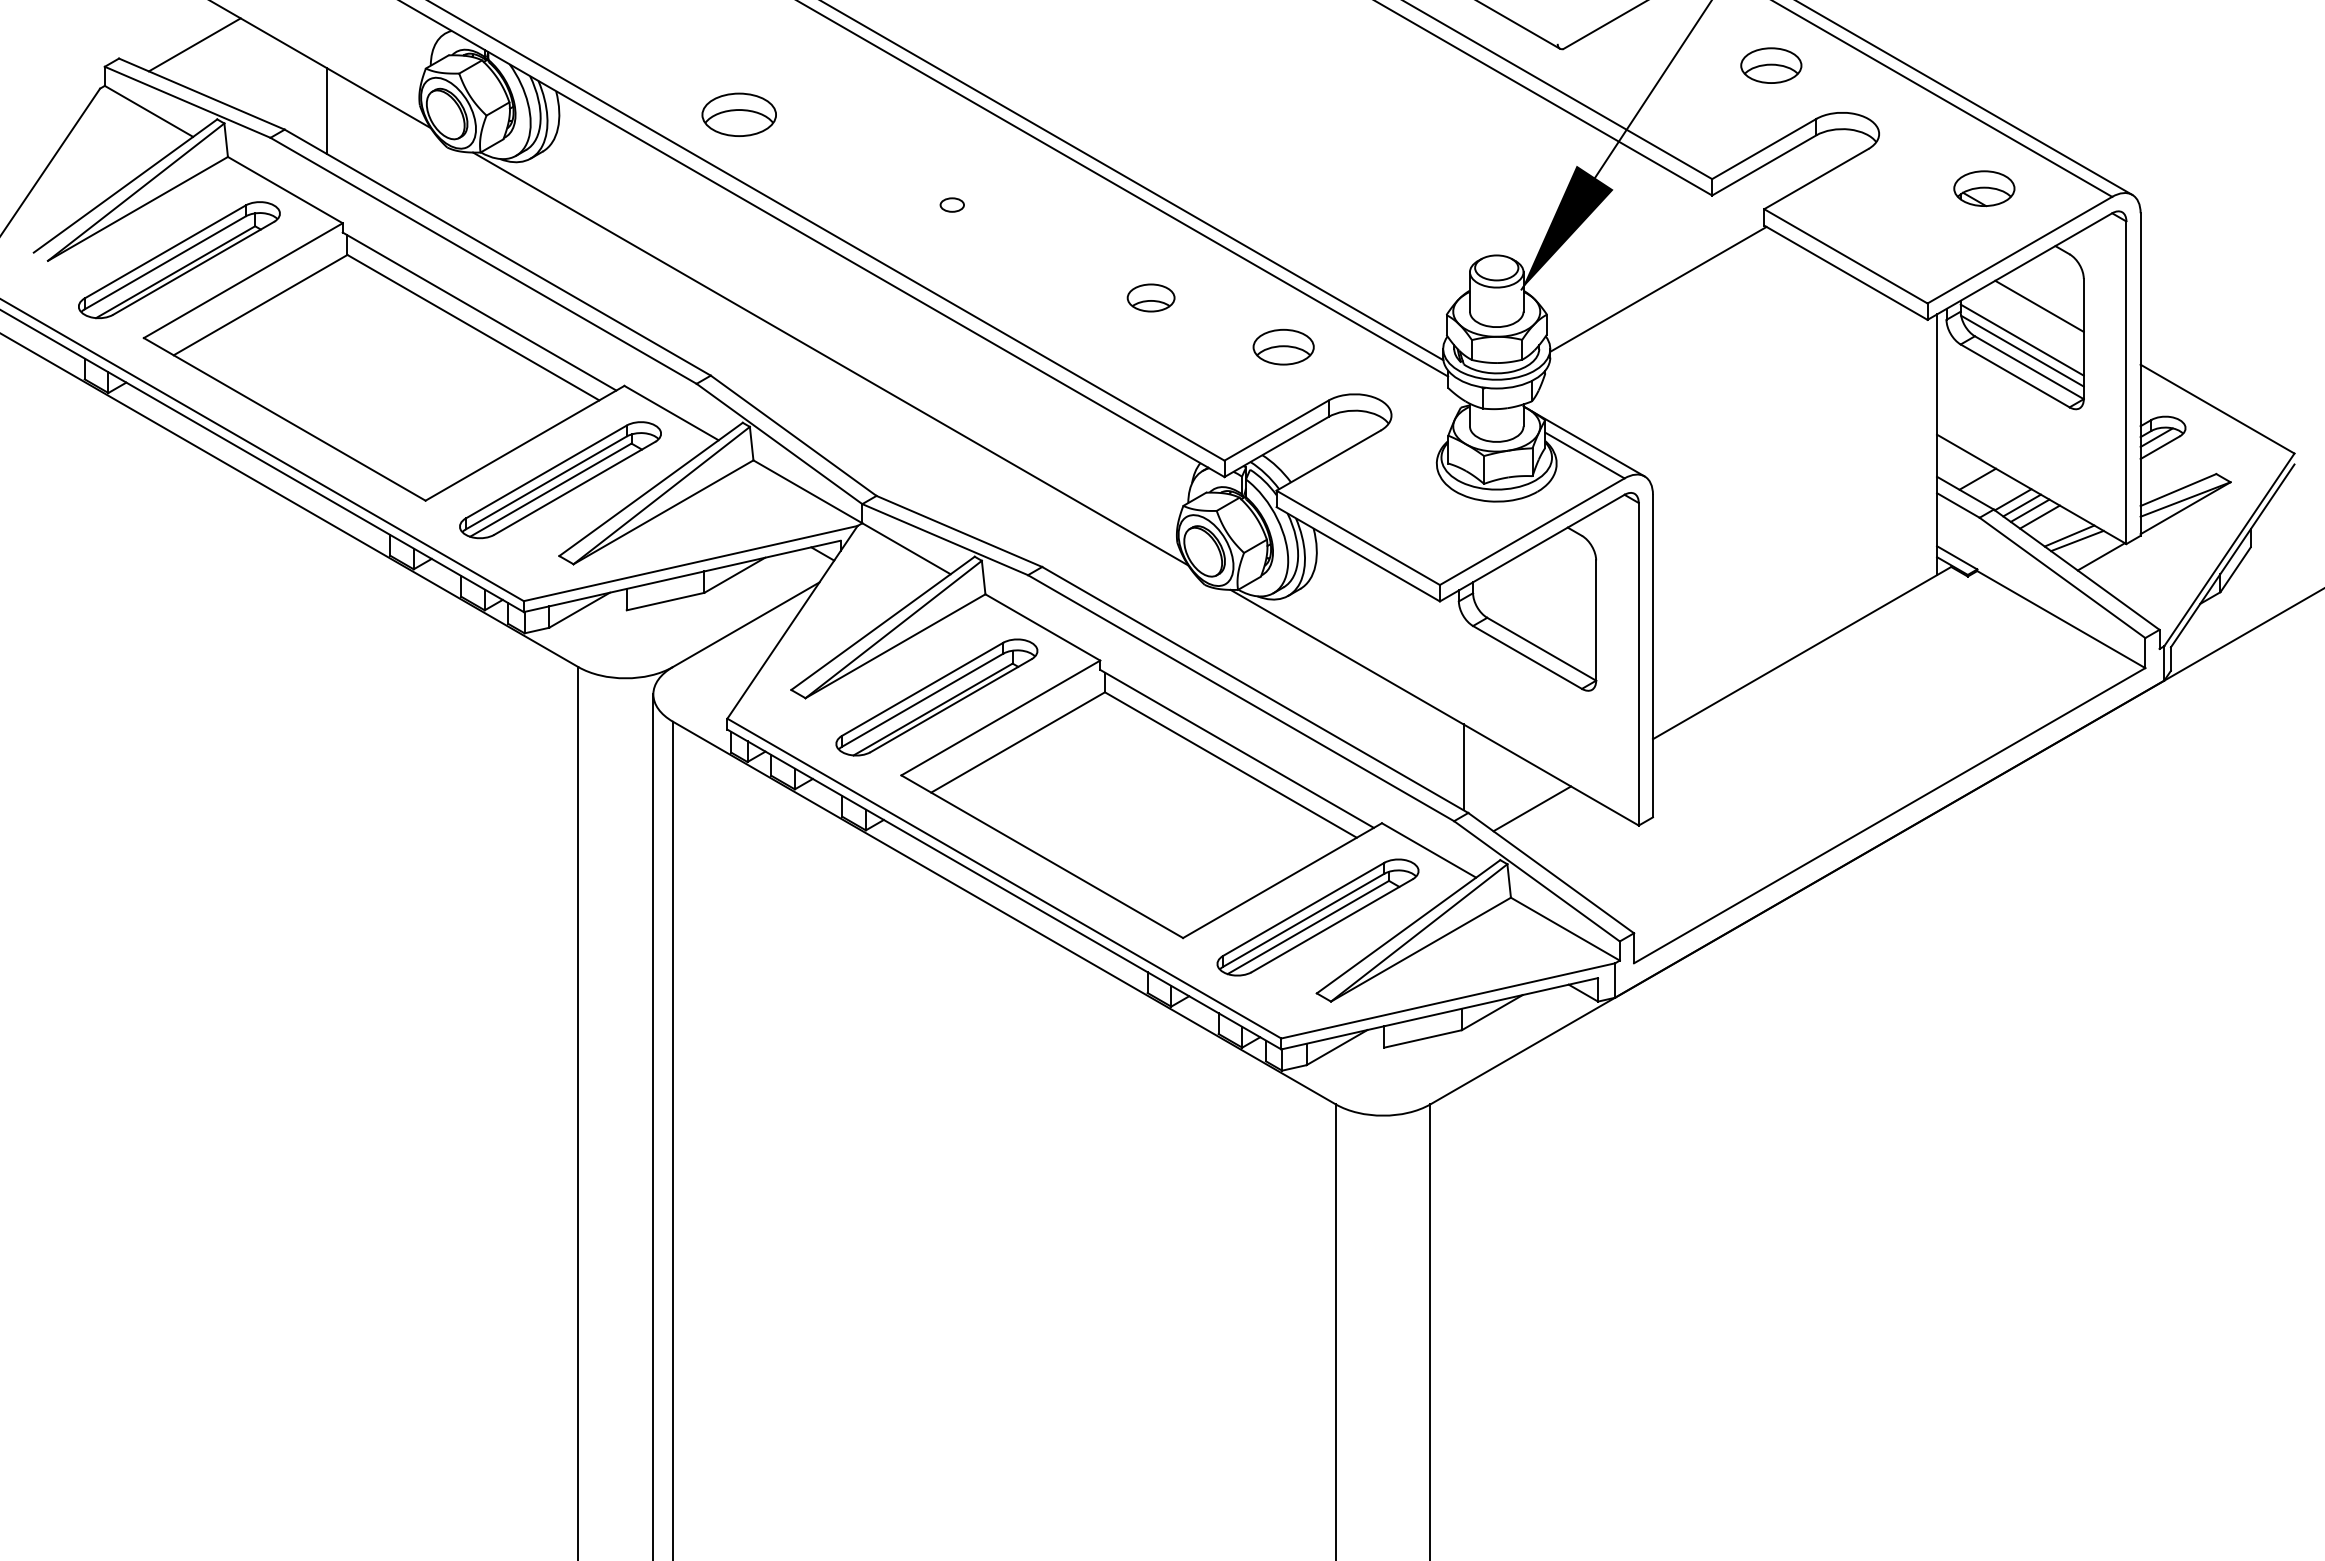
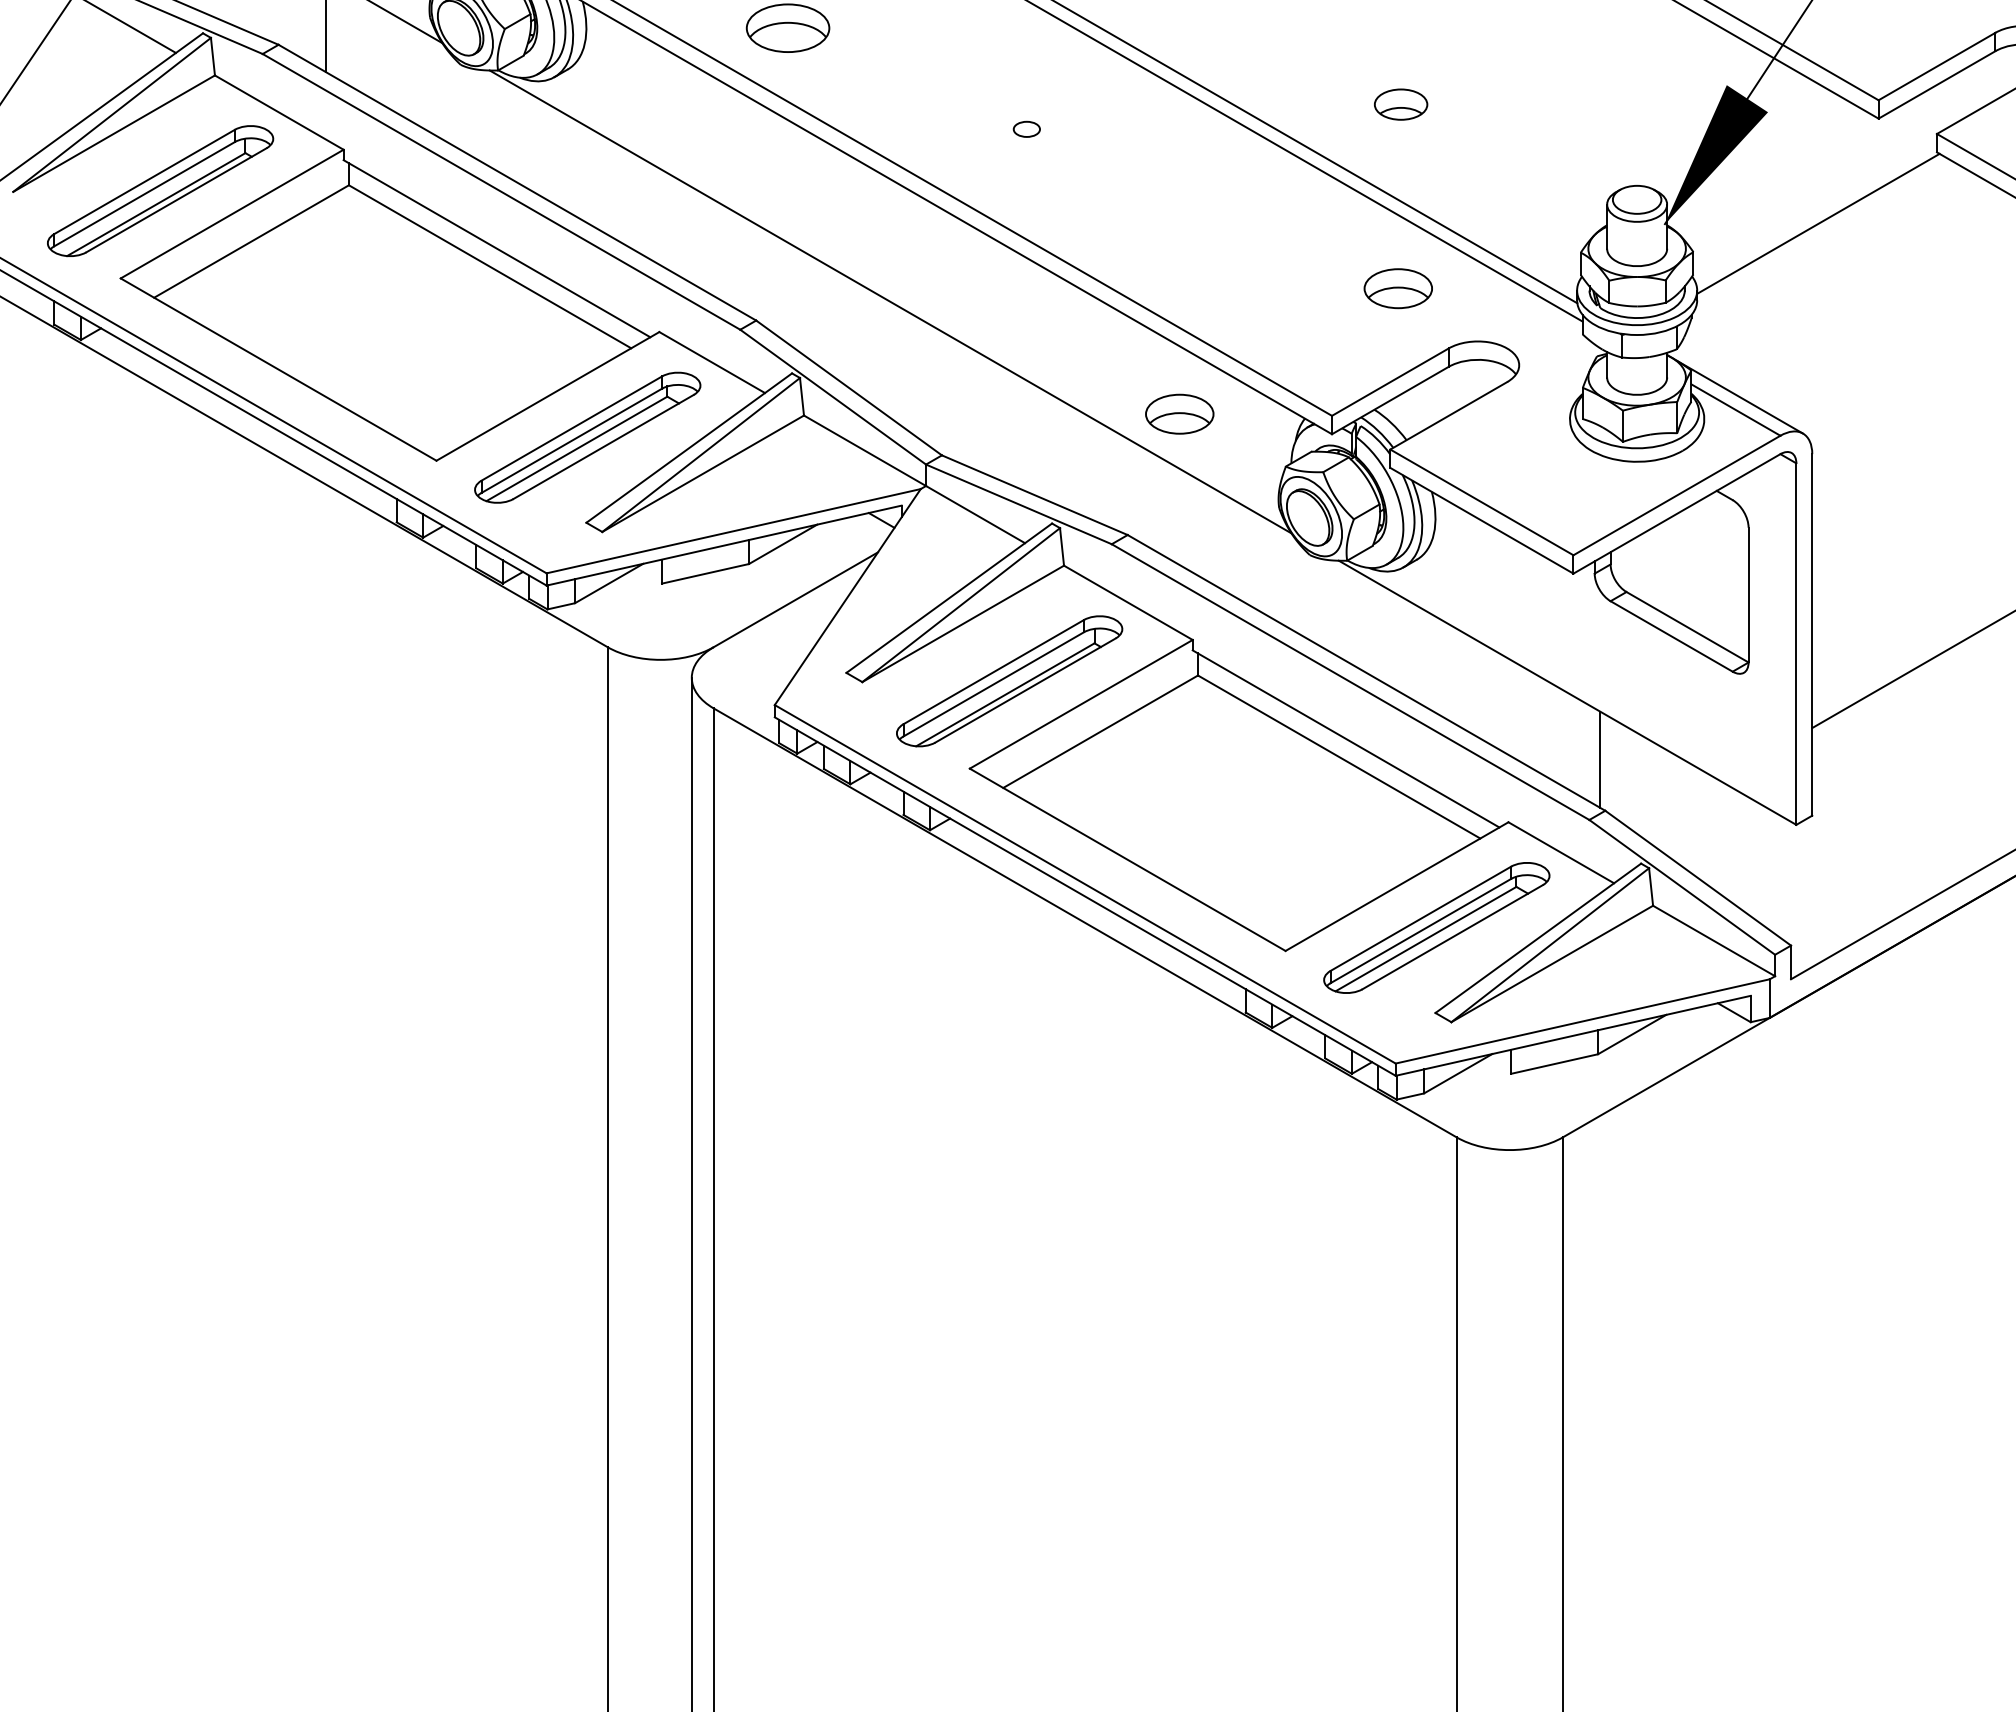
part: (1150, 297) -> (1400, 104), moved
part: (1088, 458) -> (1179, 413), added
line: (1532, 808) -> (1677, 805), removed

